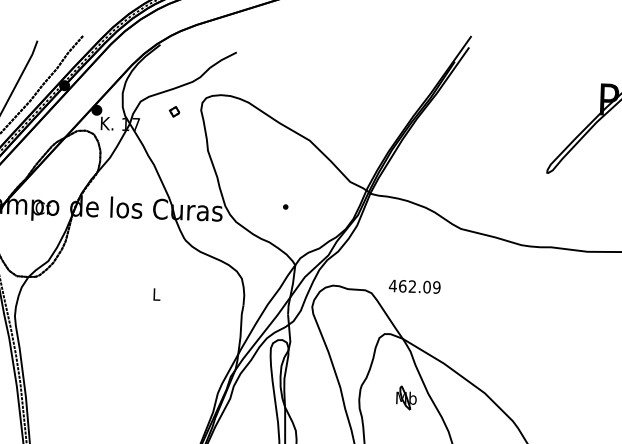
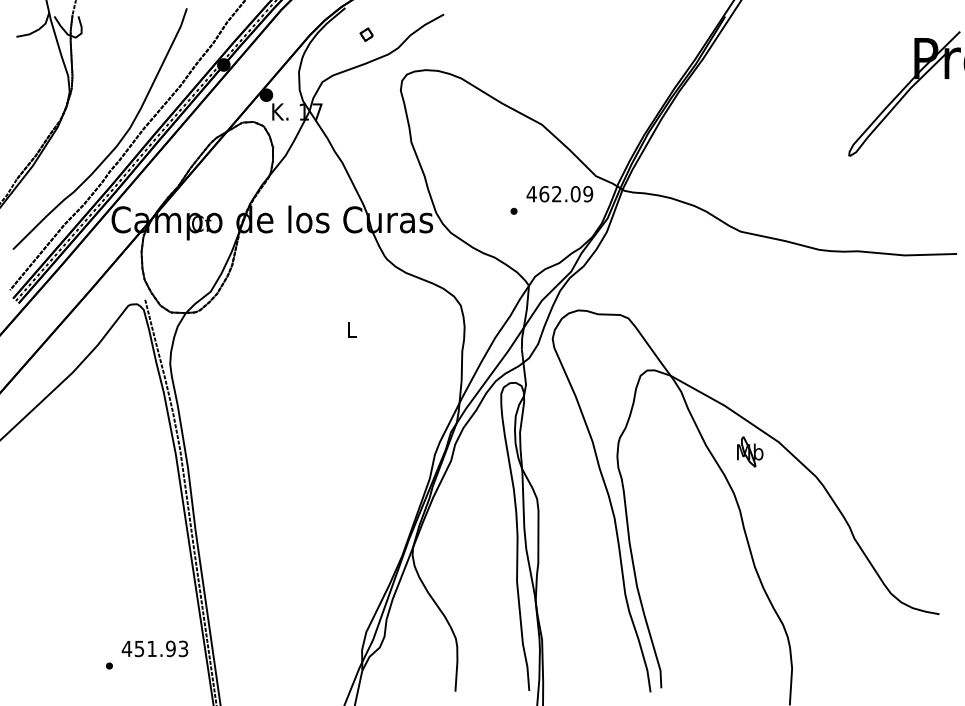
part: (174, 111) -> (366, 34), moved
text: (414, 286) -> (559, 194), moved
part: (406, 397) -> (750, 451), moved

